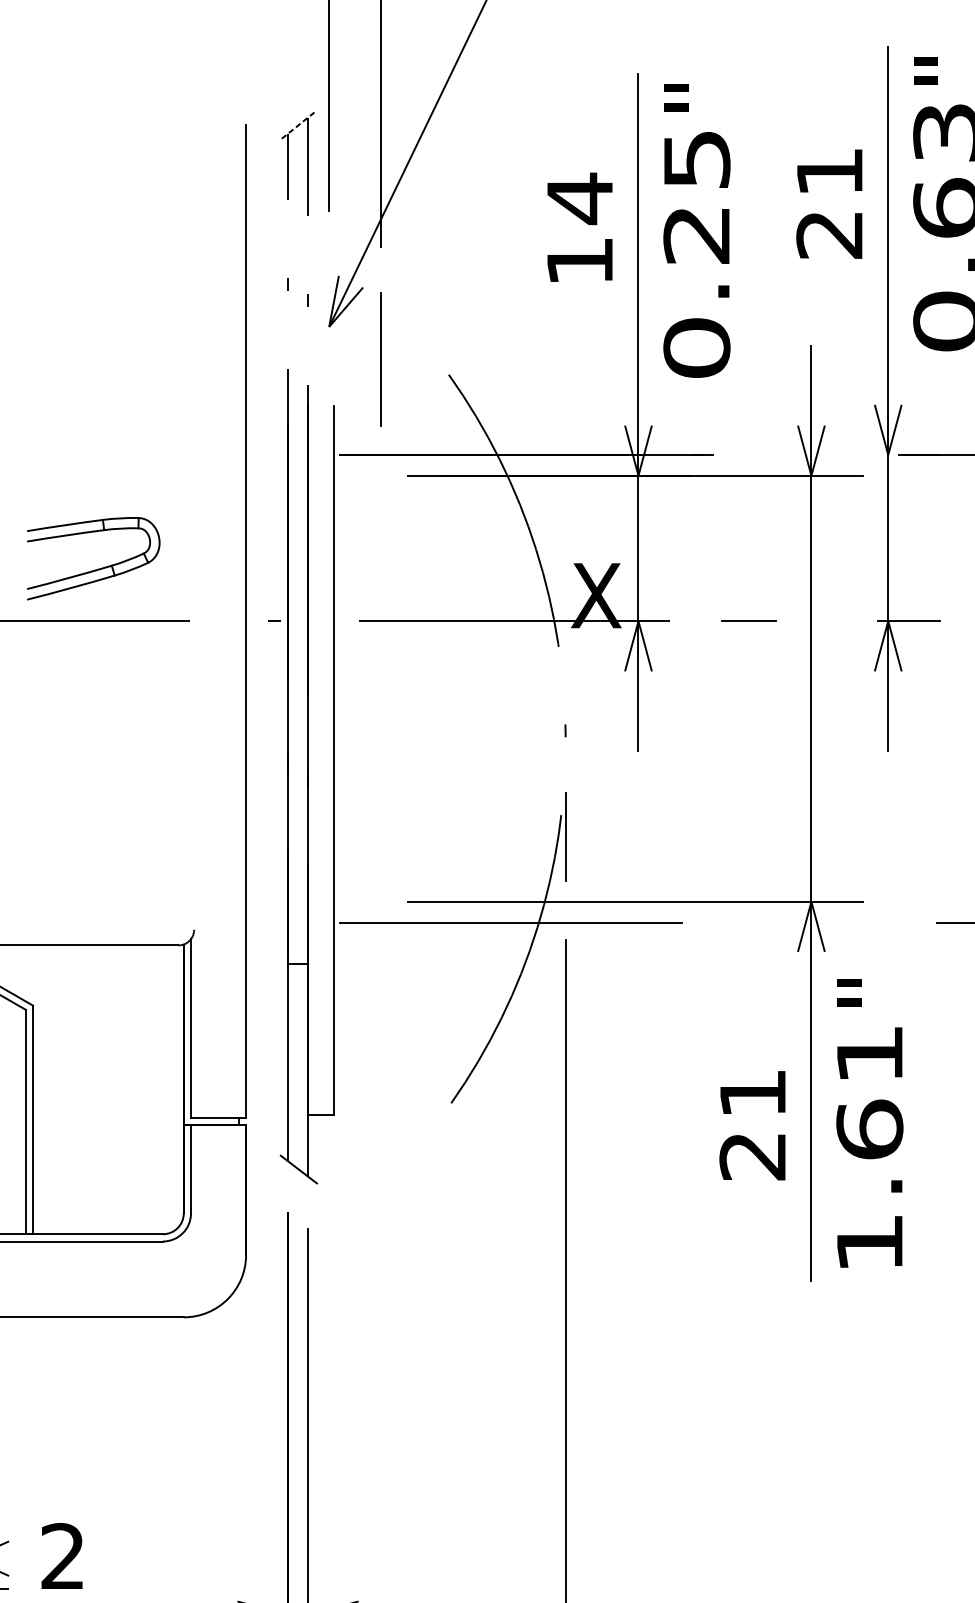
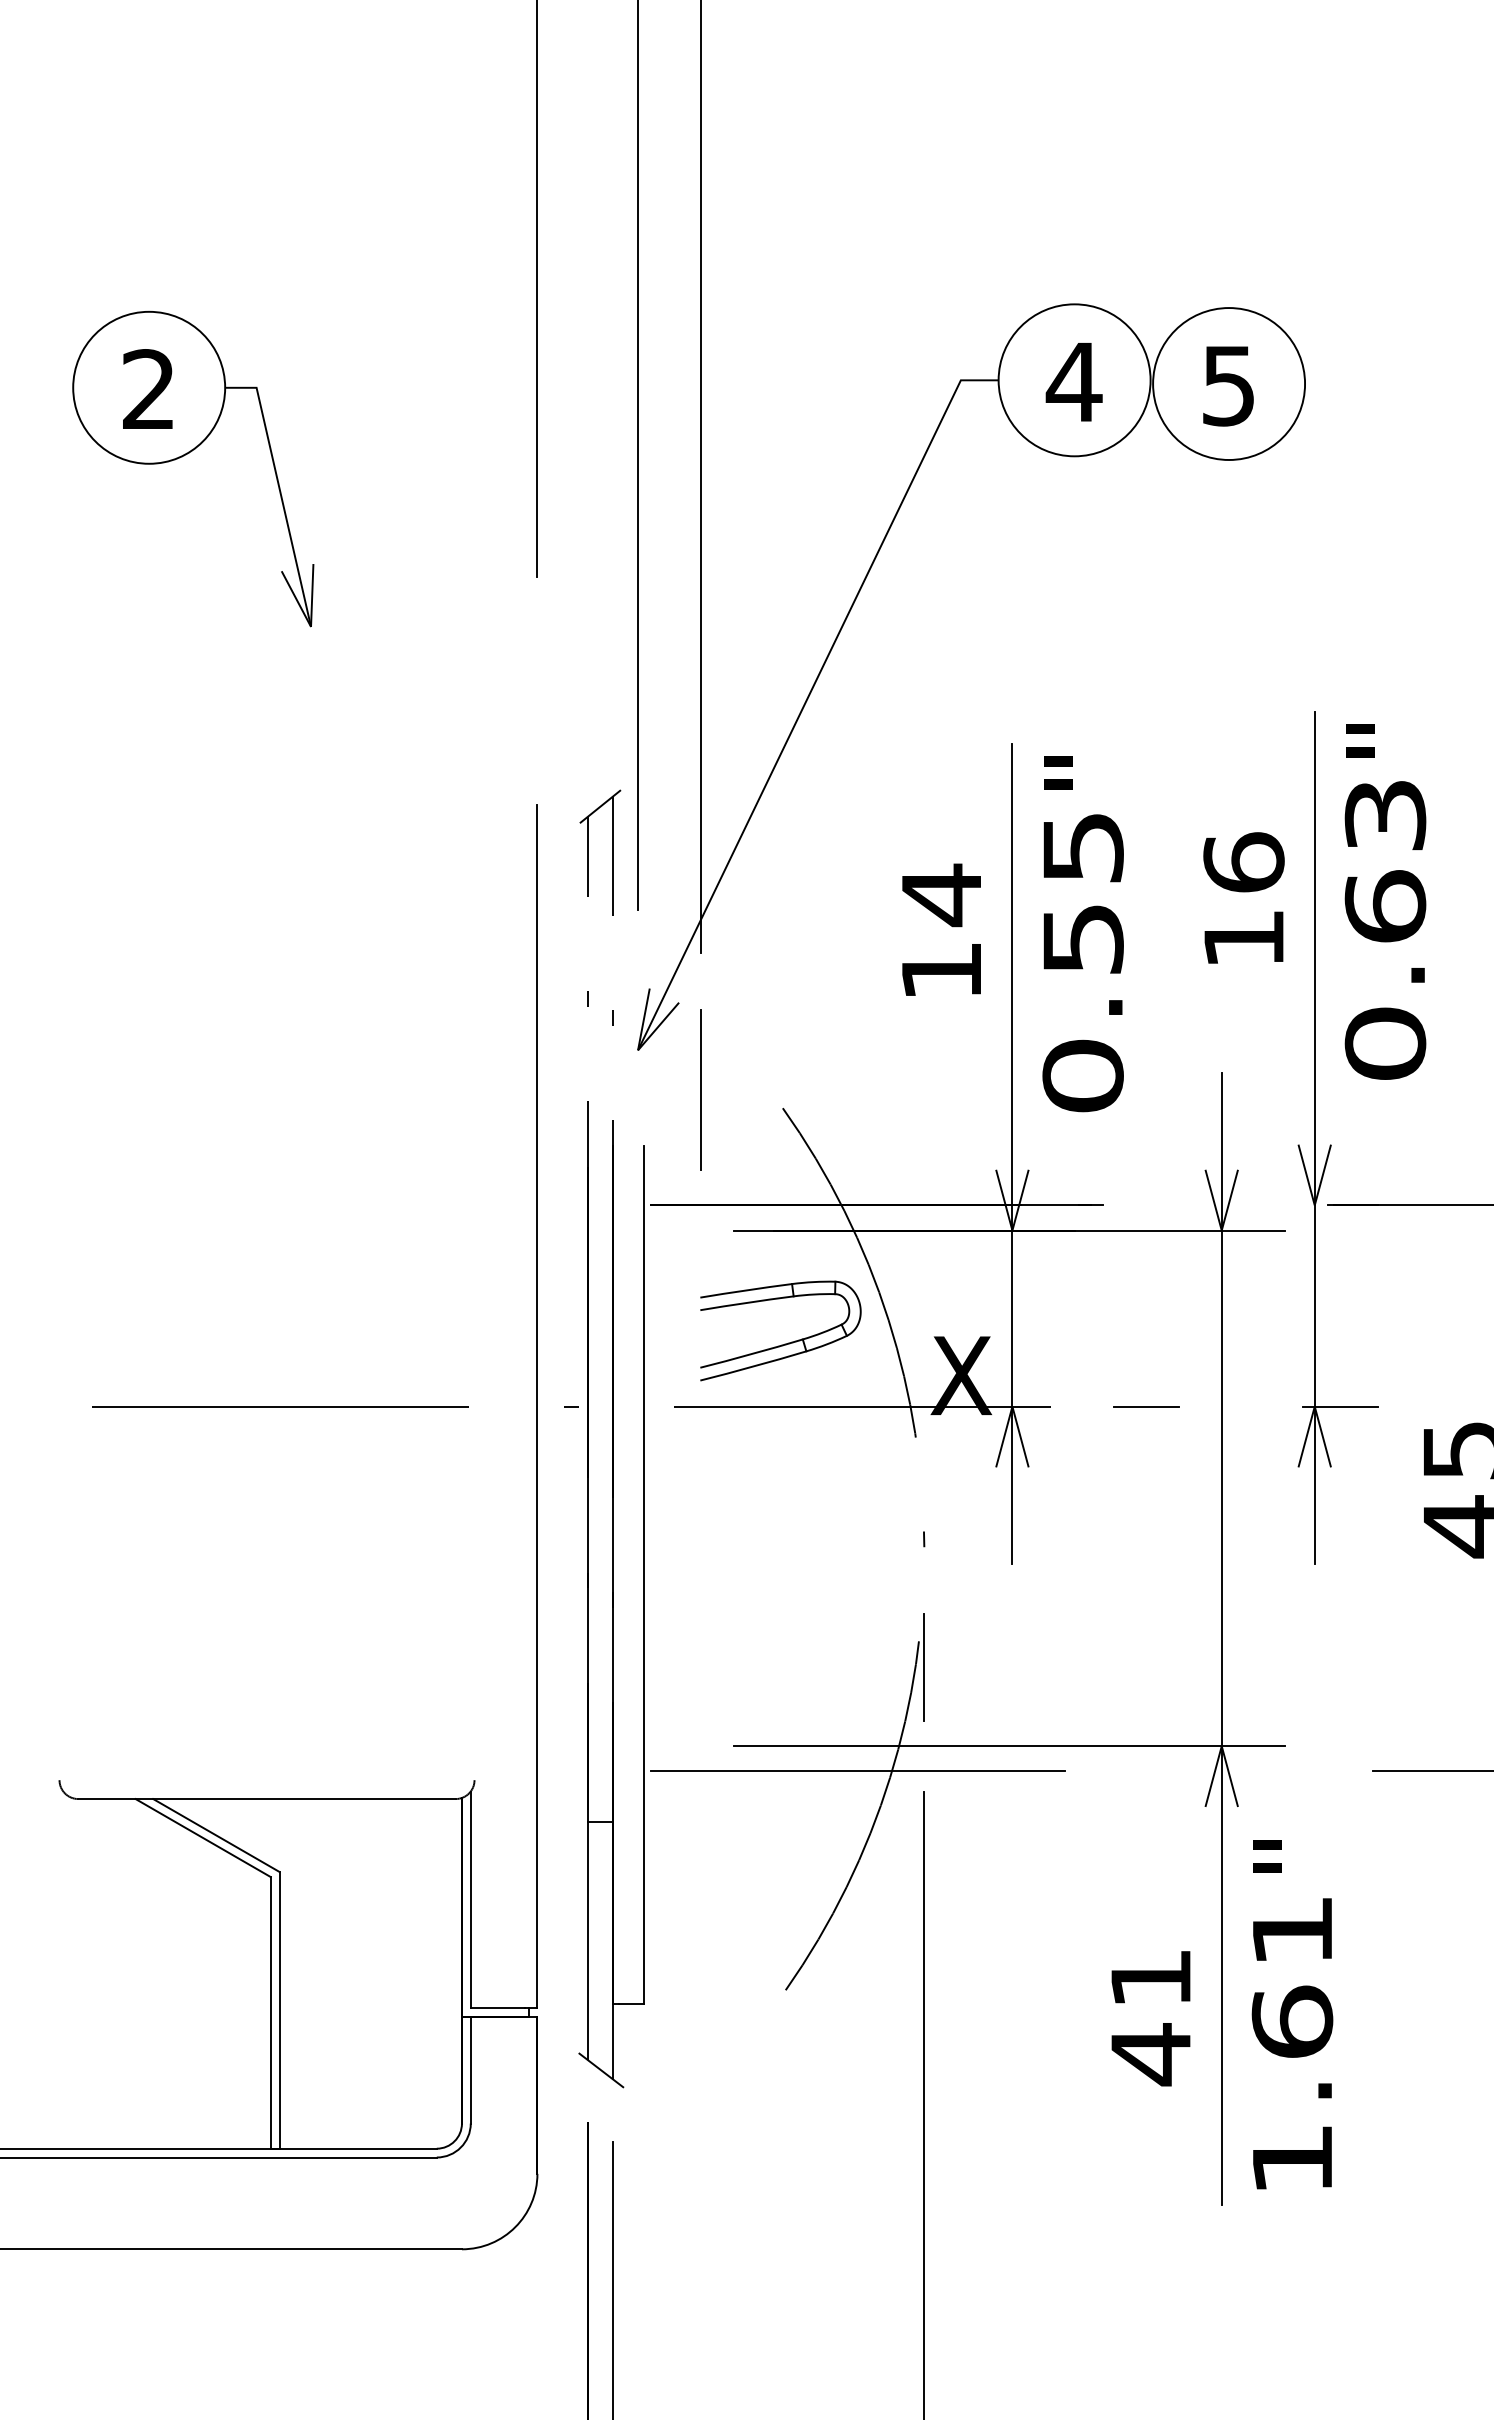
line: (298, 125) -> (600, 806), dashed -> solid
text: (829, 202) -> (1243, 899), 21 -> 16
text: (696, 235) -> (1082, 939), 0.25 -> 0.55
part: (96, 569) -> (784, 1343), moved
text: (752, 1156) -> (1150, 2054), 21 -> 41

